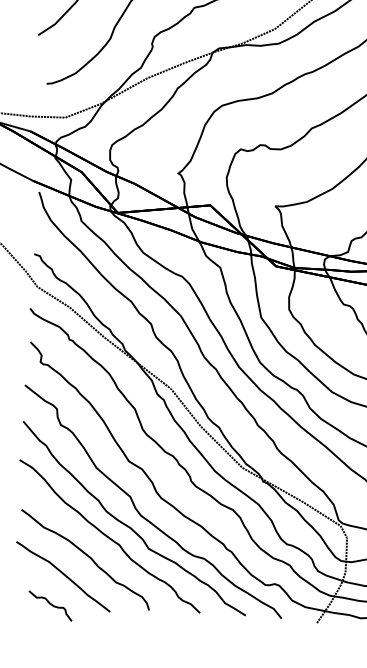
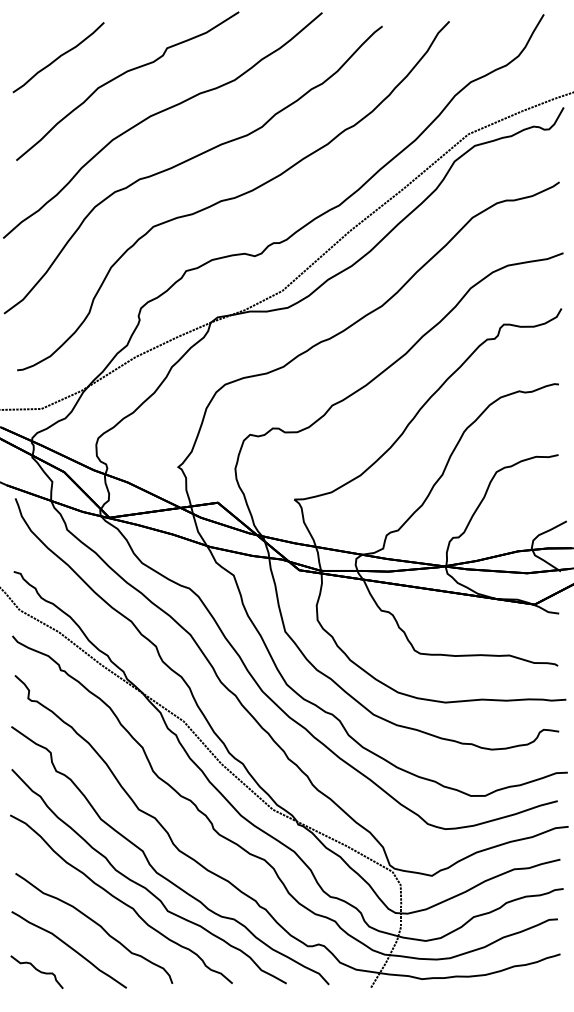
curve: (50, 605) -> (37, 971), moved

